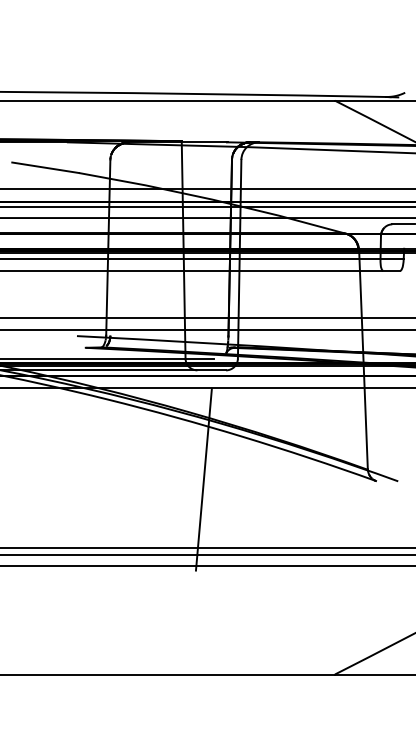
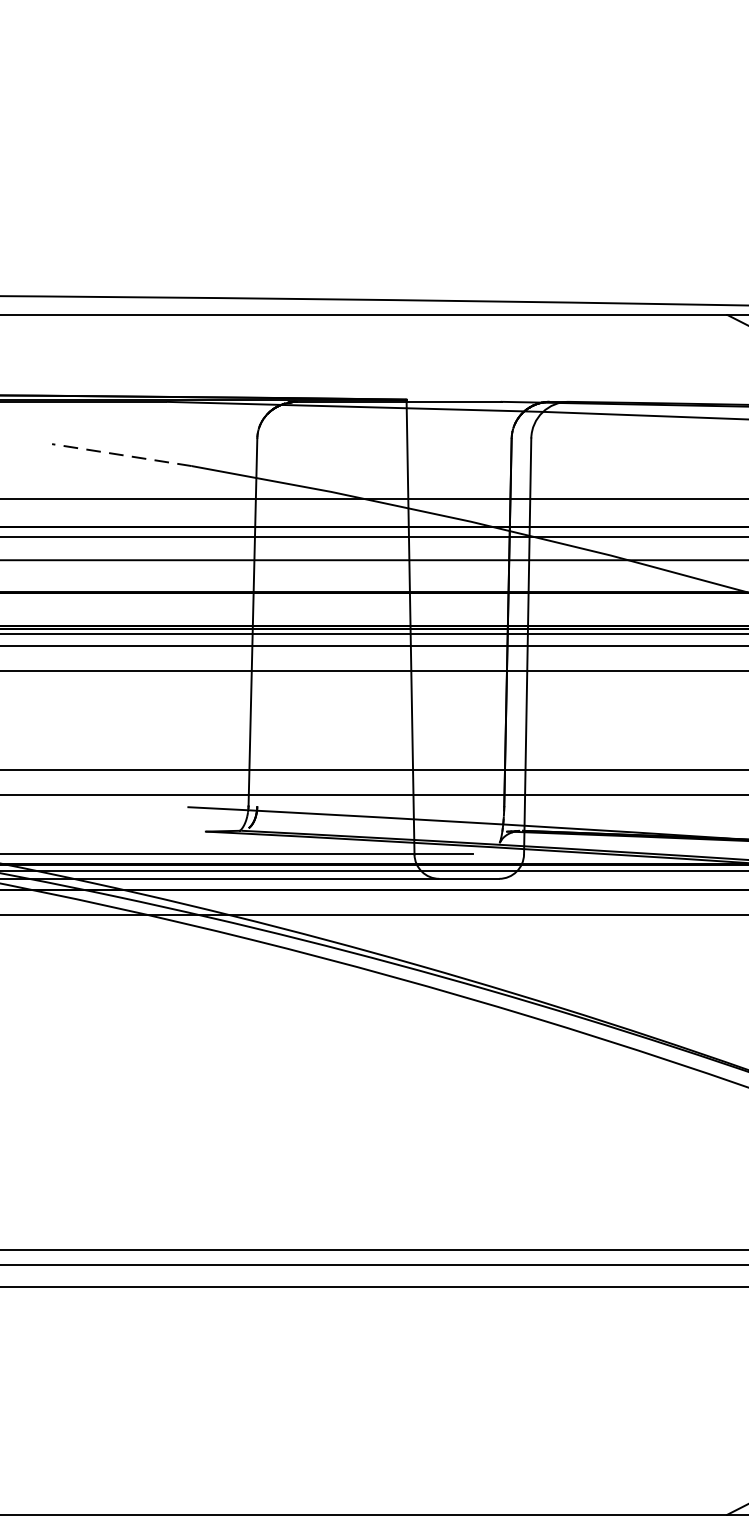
line: (45, 167) -> (121, 454), solid -> dashed
hatch: (203, 479) -> (452, 1107), removed

